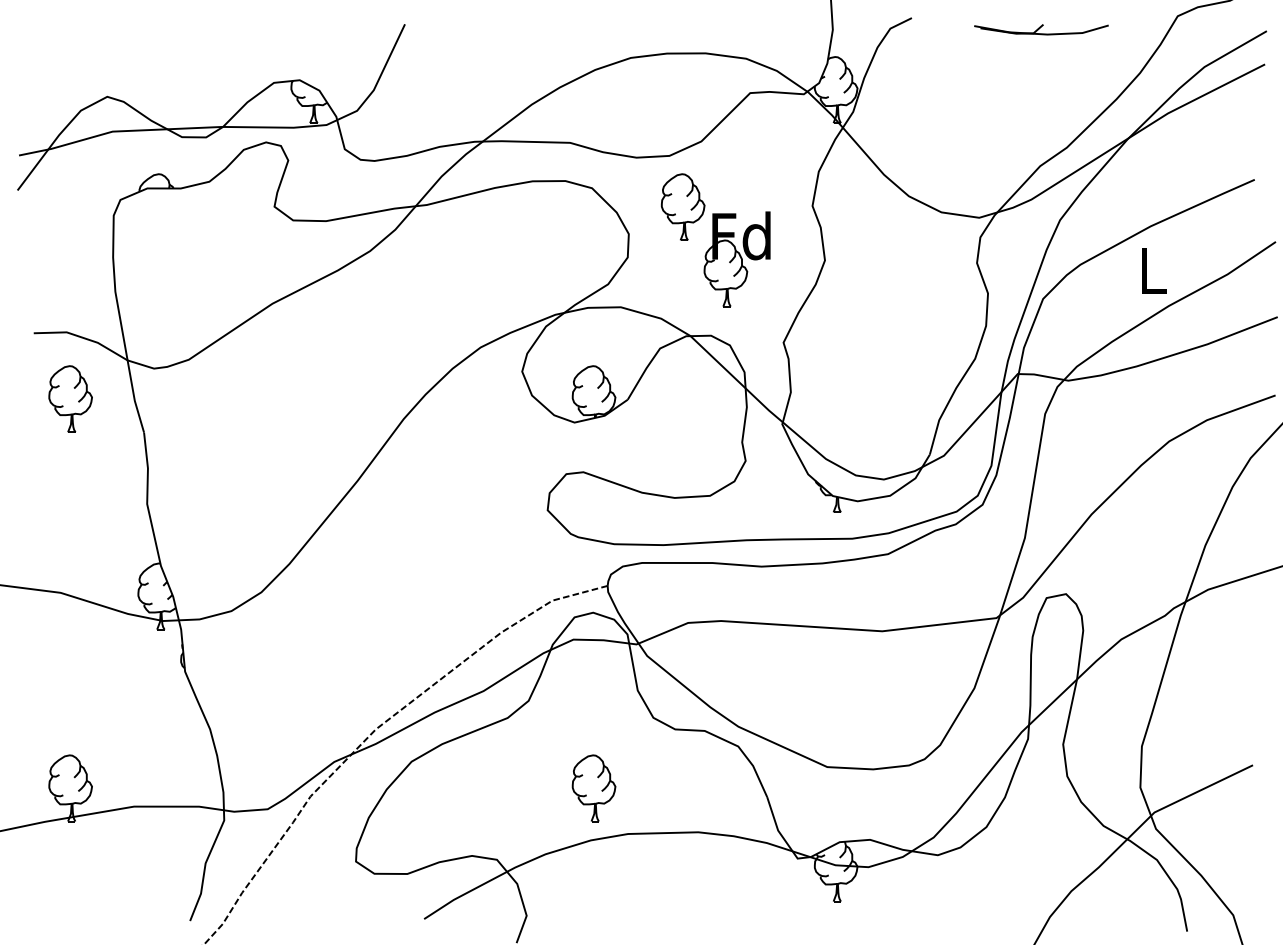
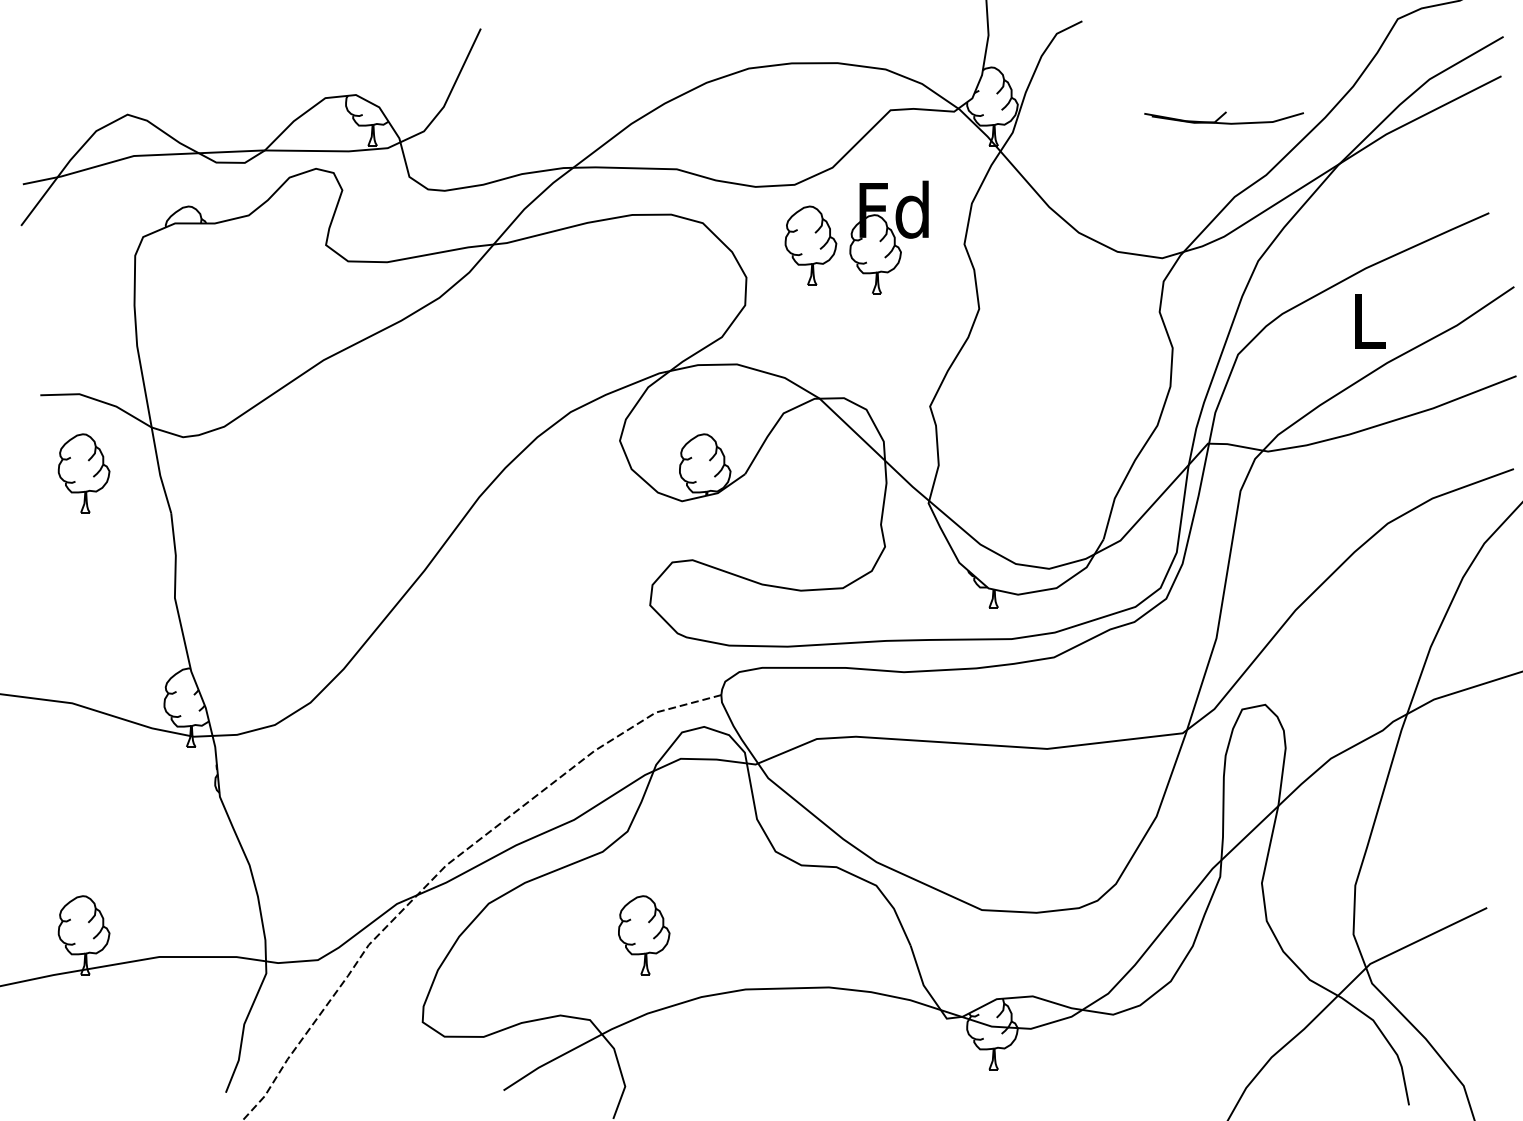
part: (1040, 29) -> (1223, 117), moved
part: (736, 259) -> (888, 237), moved
part: (594, 788) -> (644, 935), moved

